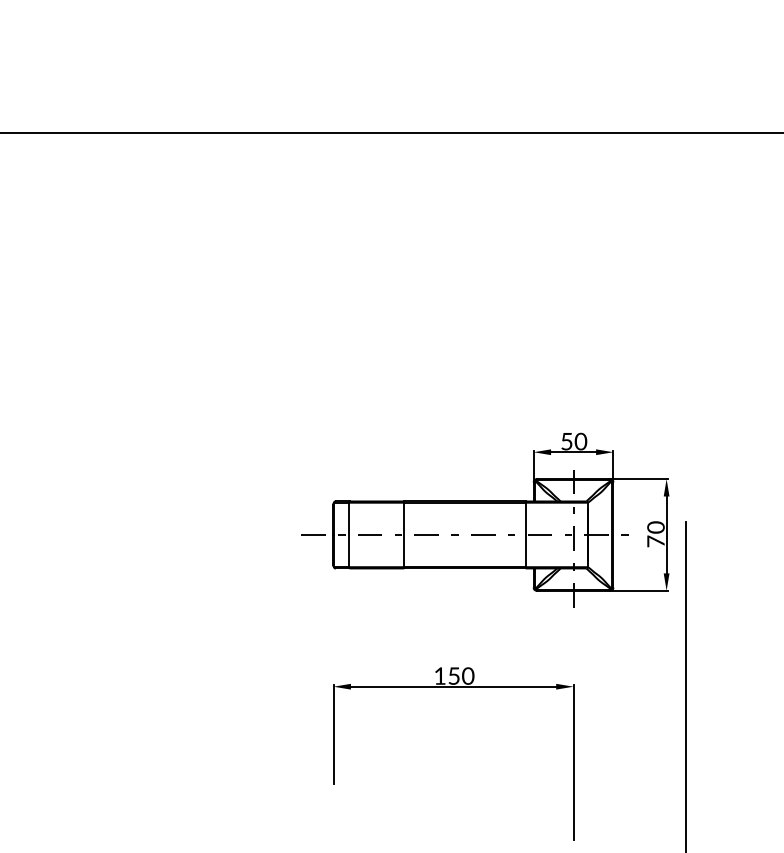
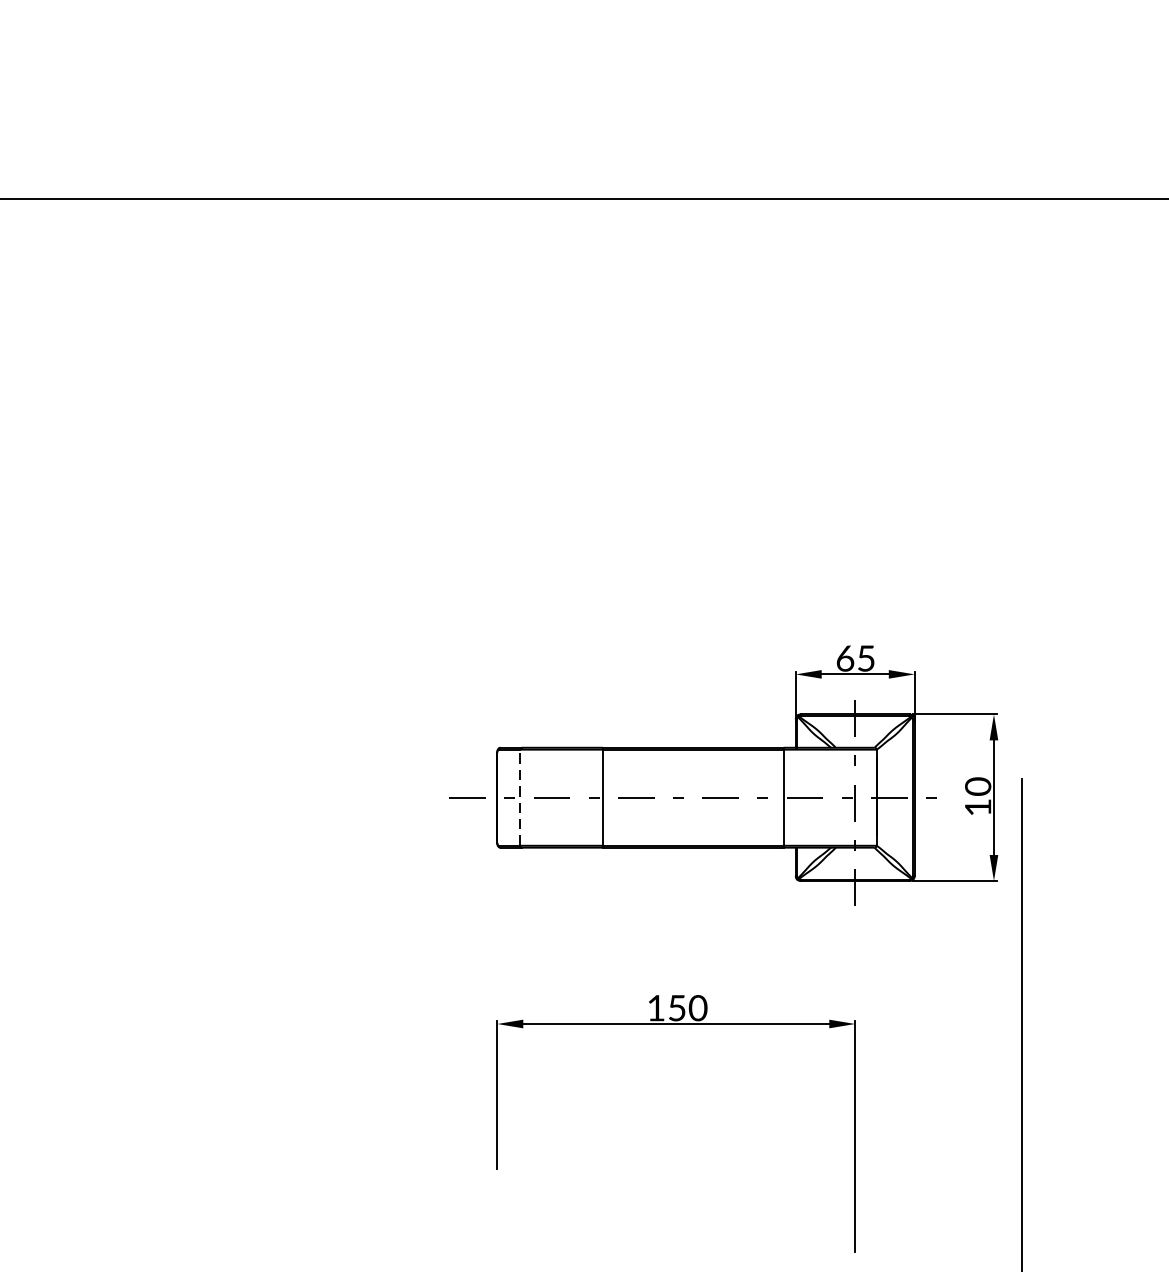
text: (574, 441) -> (856, 658), 50 -> 65
line: (349, 534) -> (521, 797), solid -> dashed
text: (655, 541) -> (977, 807), 70 -> 10

